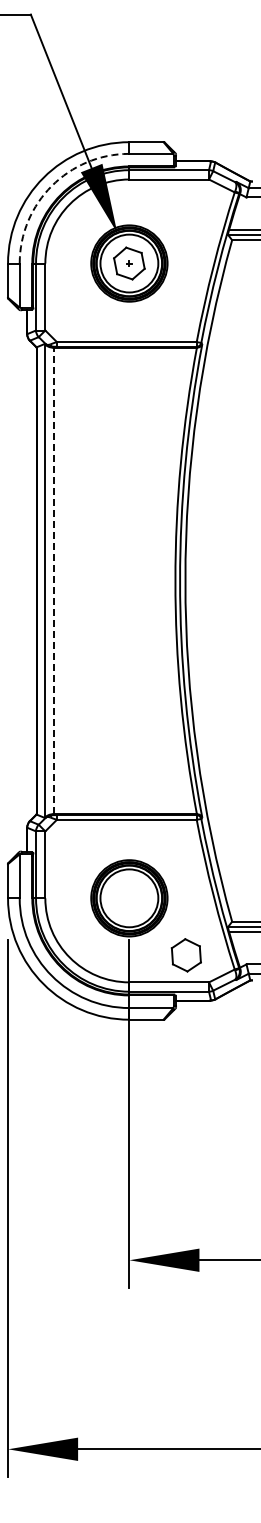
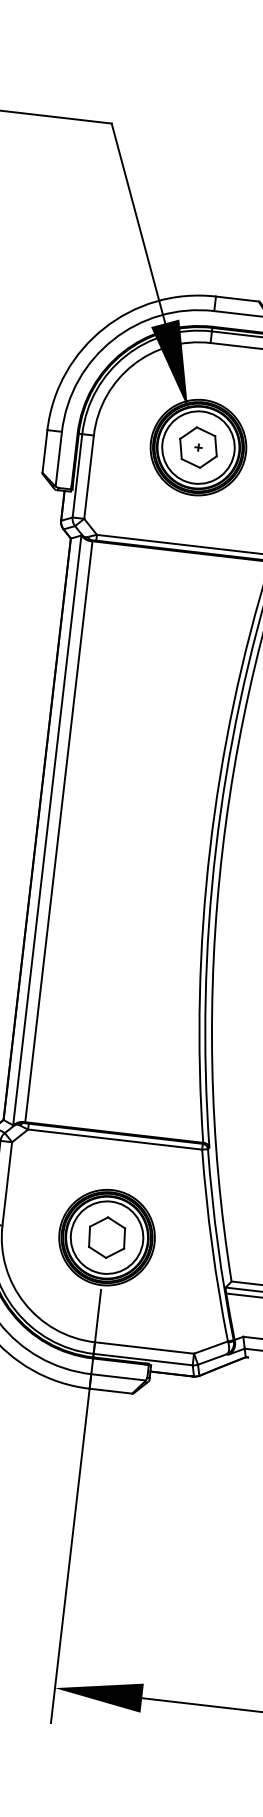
arc: (51, 186) -> (112, 340), dashed -> solid
line: (53, 580) -> (58, 831), dashed -> solid
part: (185, 955) -> (105, 1237), moved

